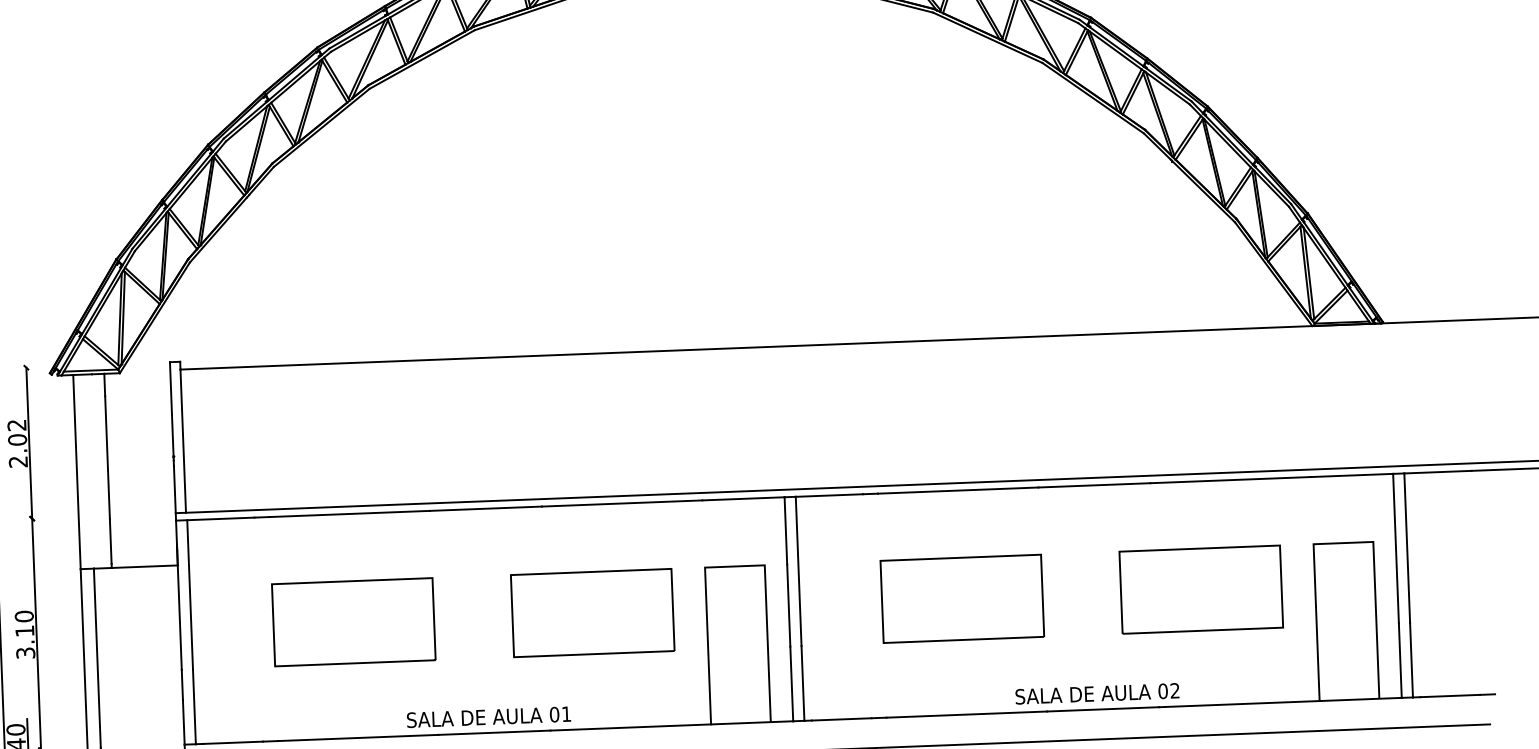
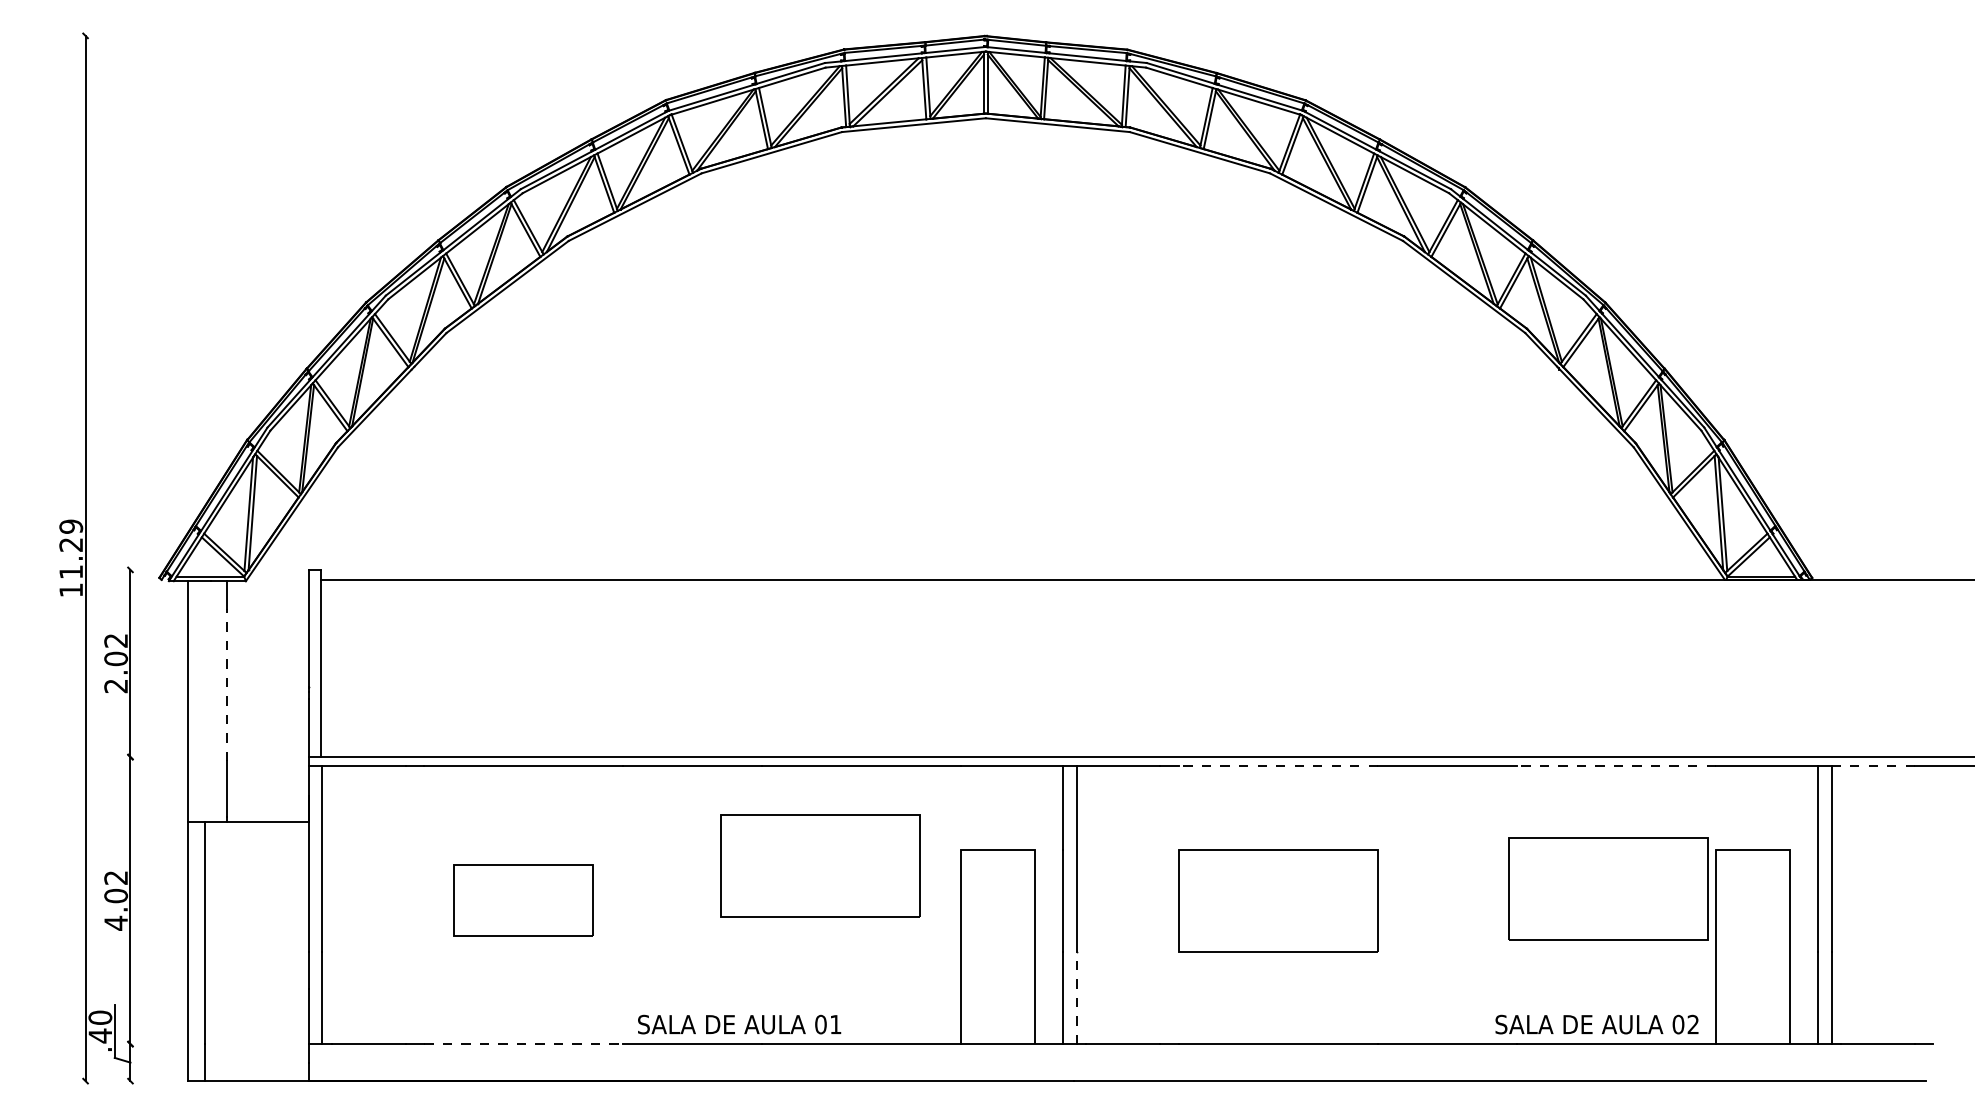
line: (107, 457) -> (226, 684), solid -> dashed
line: (1438, 472) -> (1873, 766), solid -> dashed
line: (1230, 480) -> (1616, 766), solid -> dashed
line: (958, 490) -> (1278, 766), solid -> dashed
part: (1201, 589) -> (1608, 888), moved
part: (593, 612) -> (820, 865), moved
part: (353, 622) -> (523, 900), size x0.7
text: (25, 634) -> (116, 900), 3.10 -> 4.02
line: (802, 683) -> (1076, 997), solid -> dashed
text: (1097, 693) -> (1596, 1024), moved
text: (488, 717) -> (739, 1024), moved
line: (358, 738) -> (523, 1044), solid -> dashed

